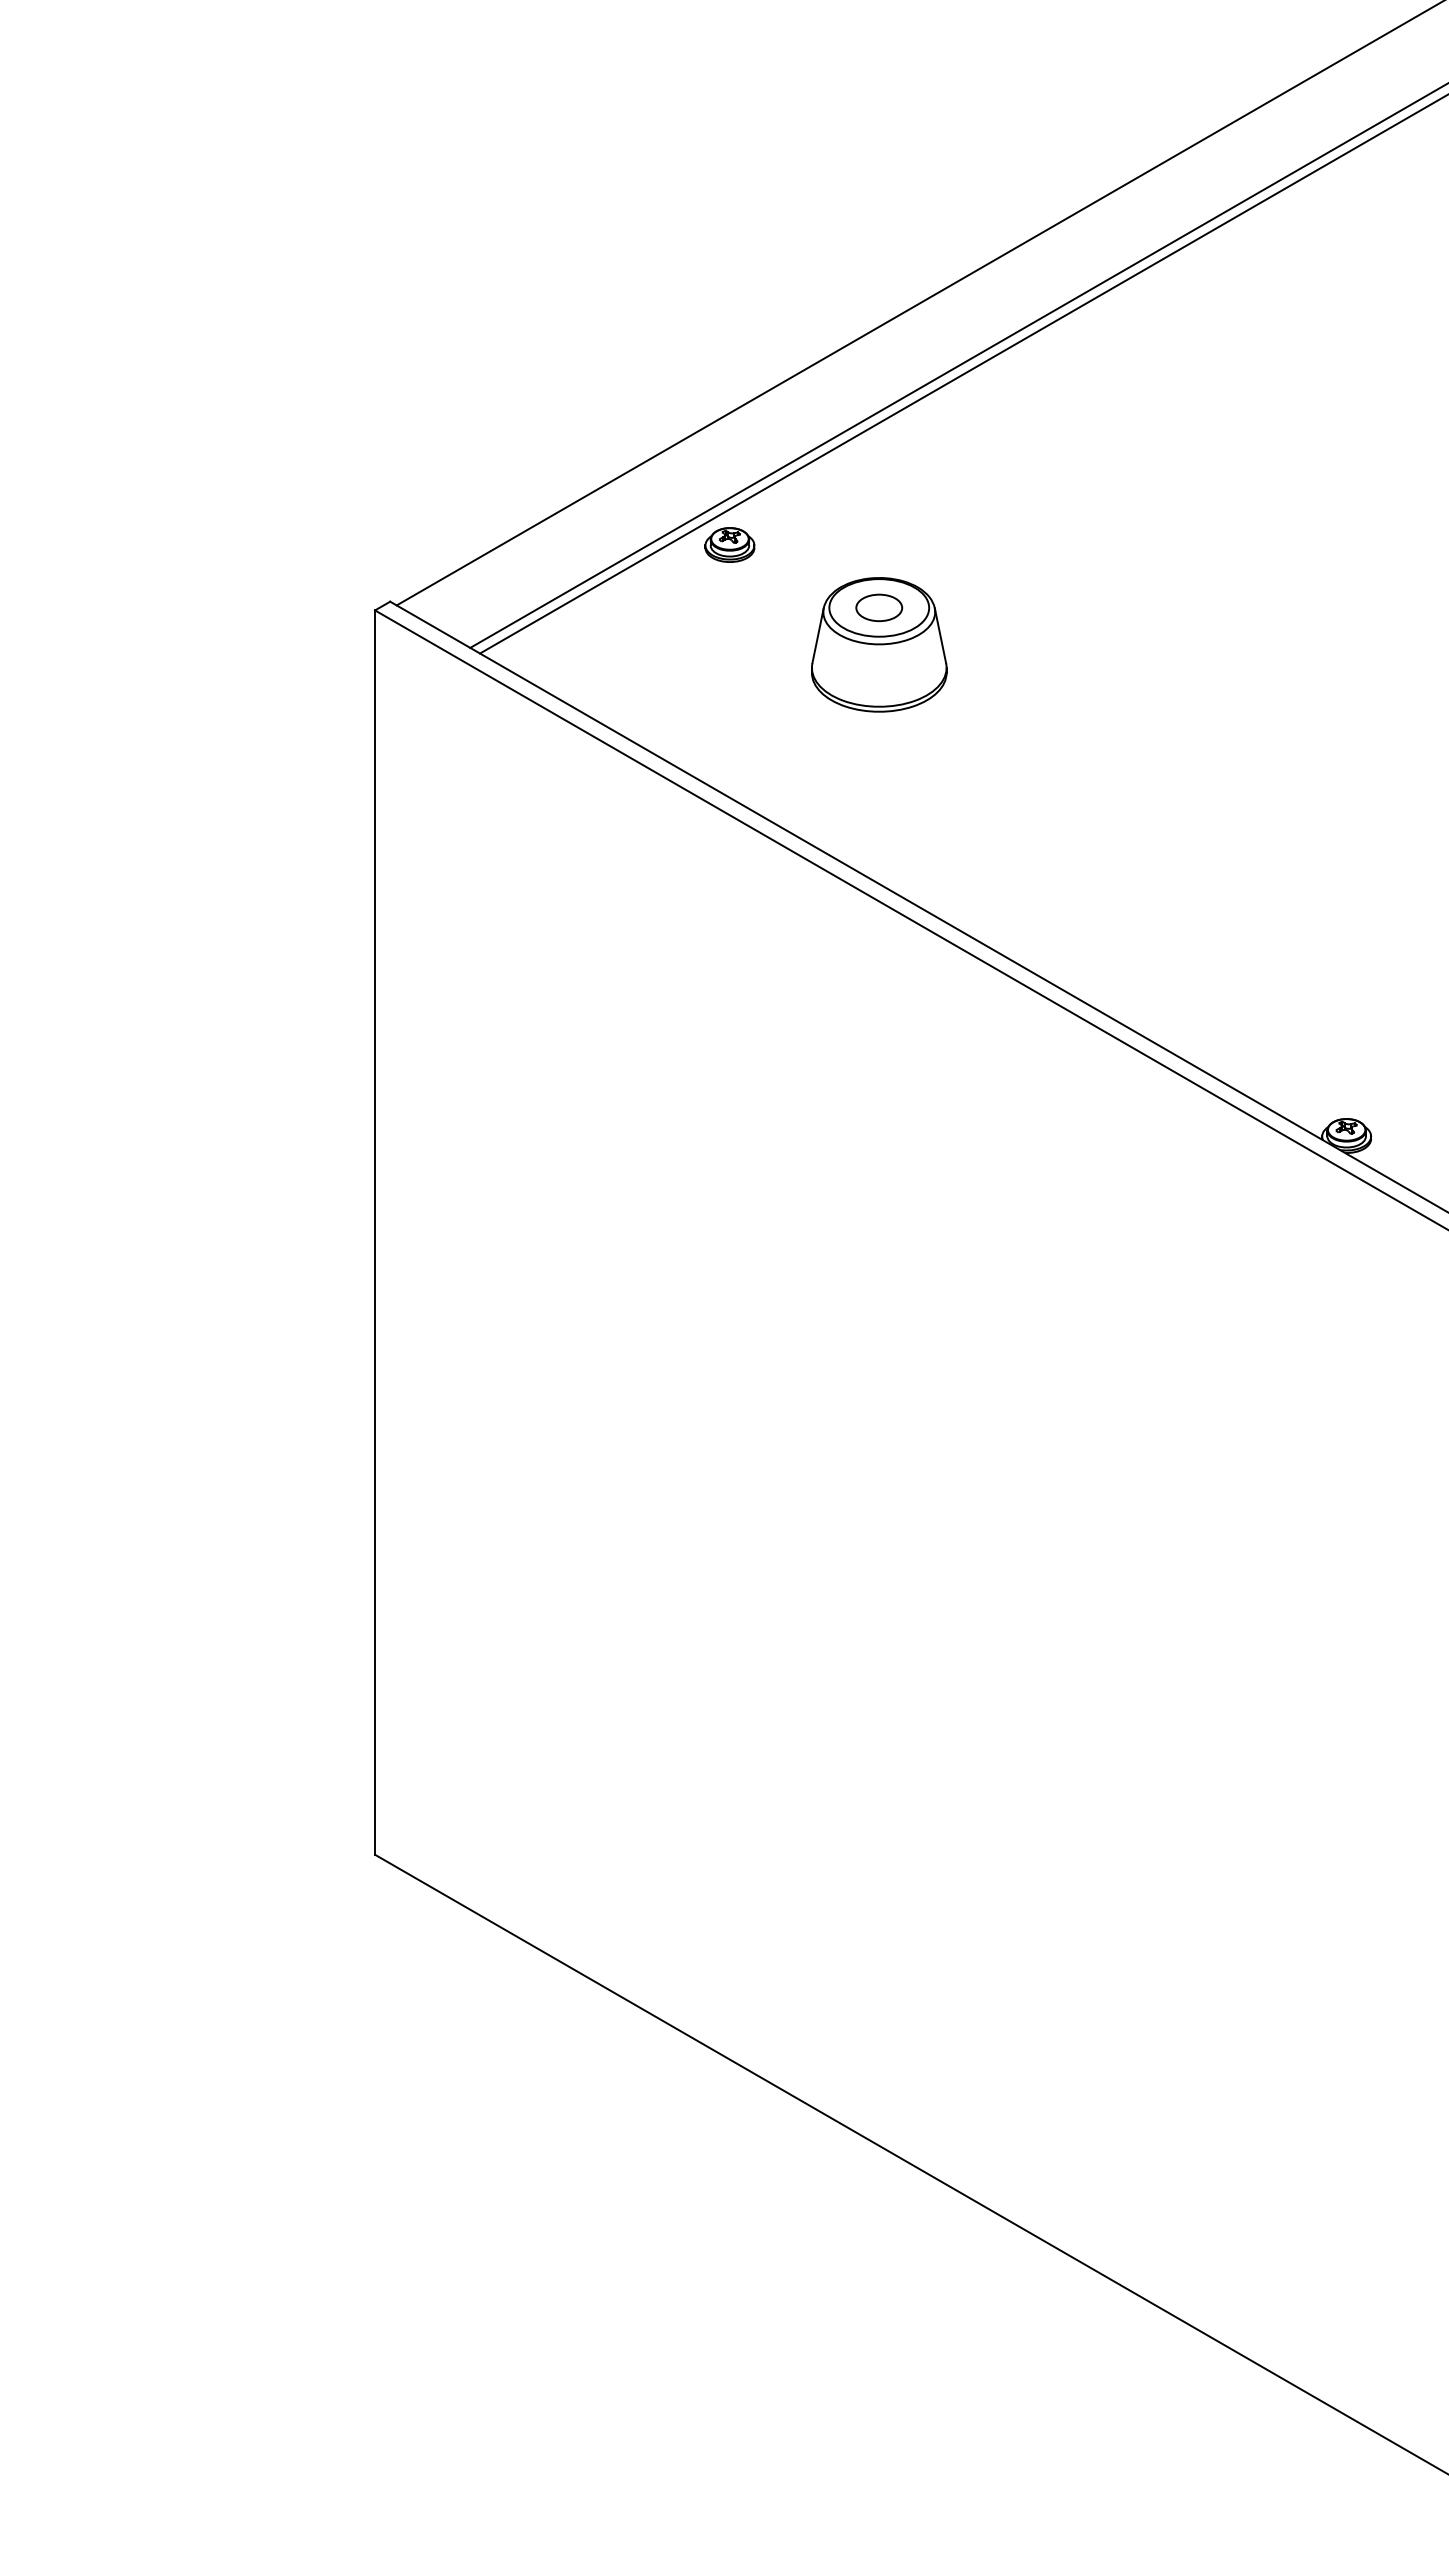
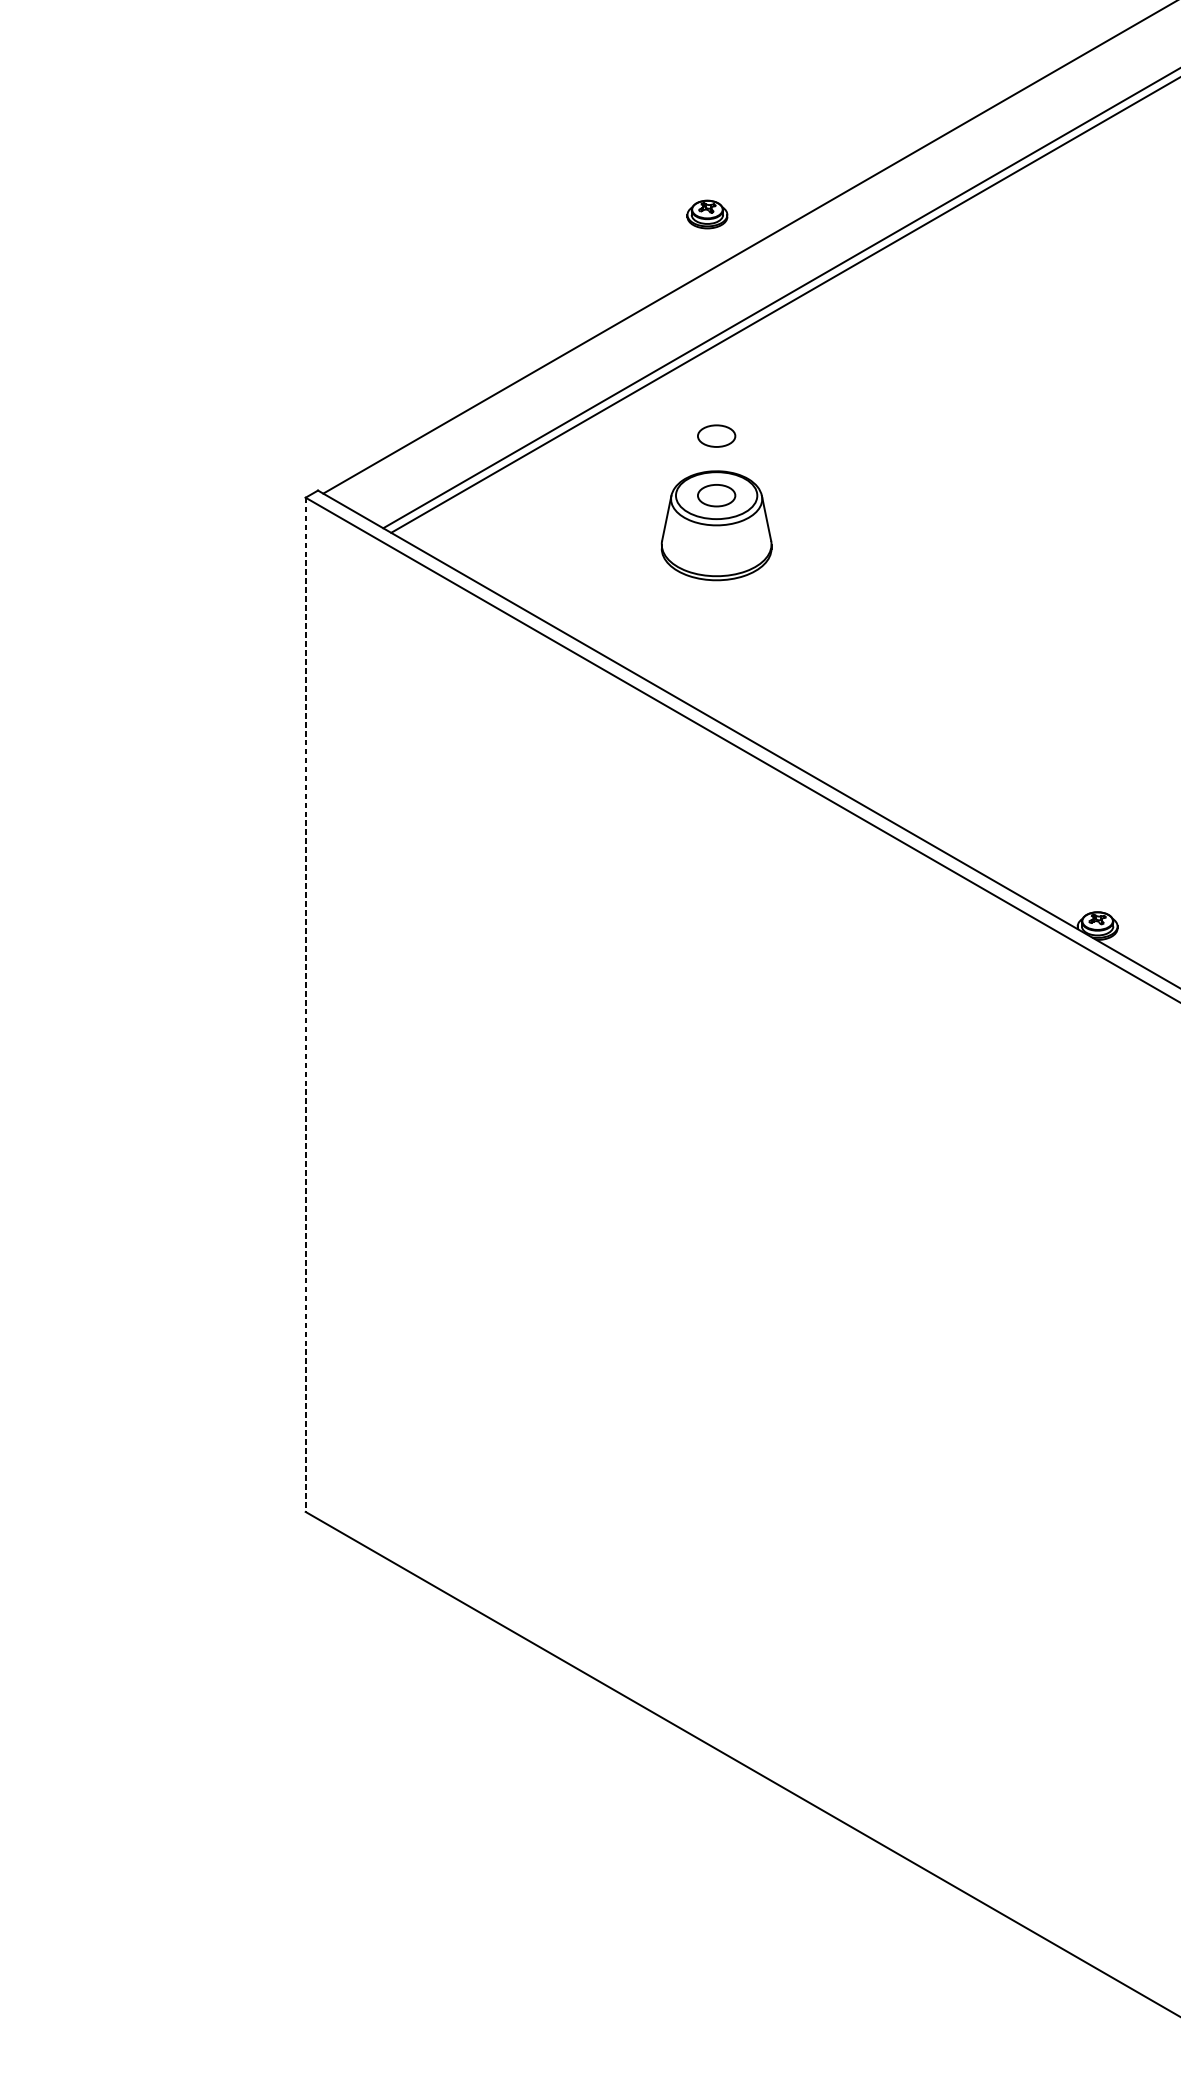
part: (879, 534) -> (716, 435), added
part: (729, 544) -> (707, 214), moved
line: (375, 1233) -> (306, 1005), solid -> dashed

